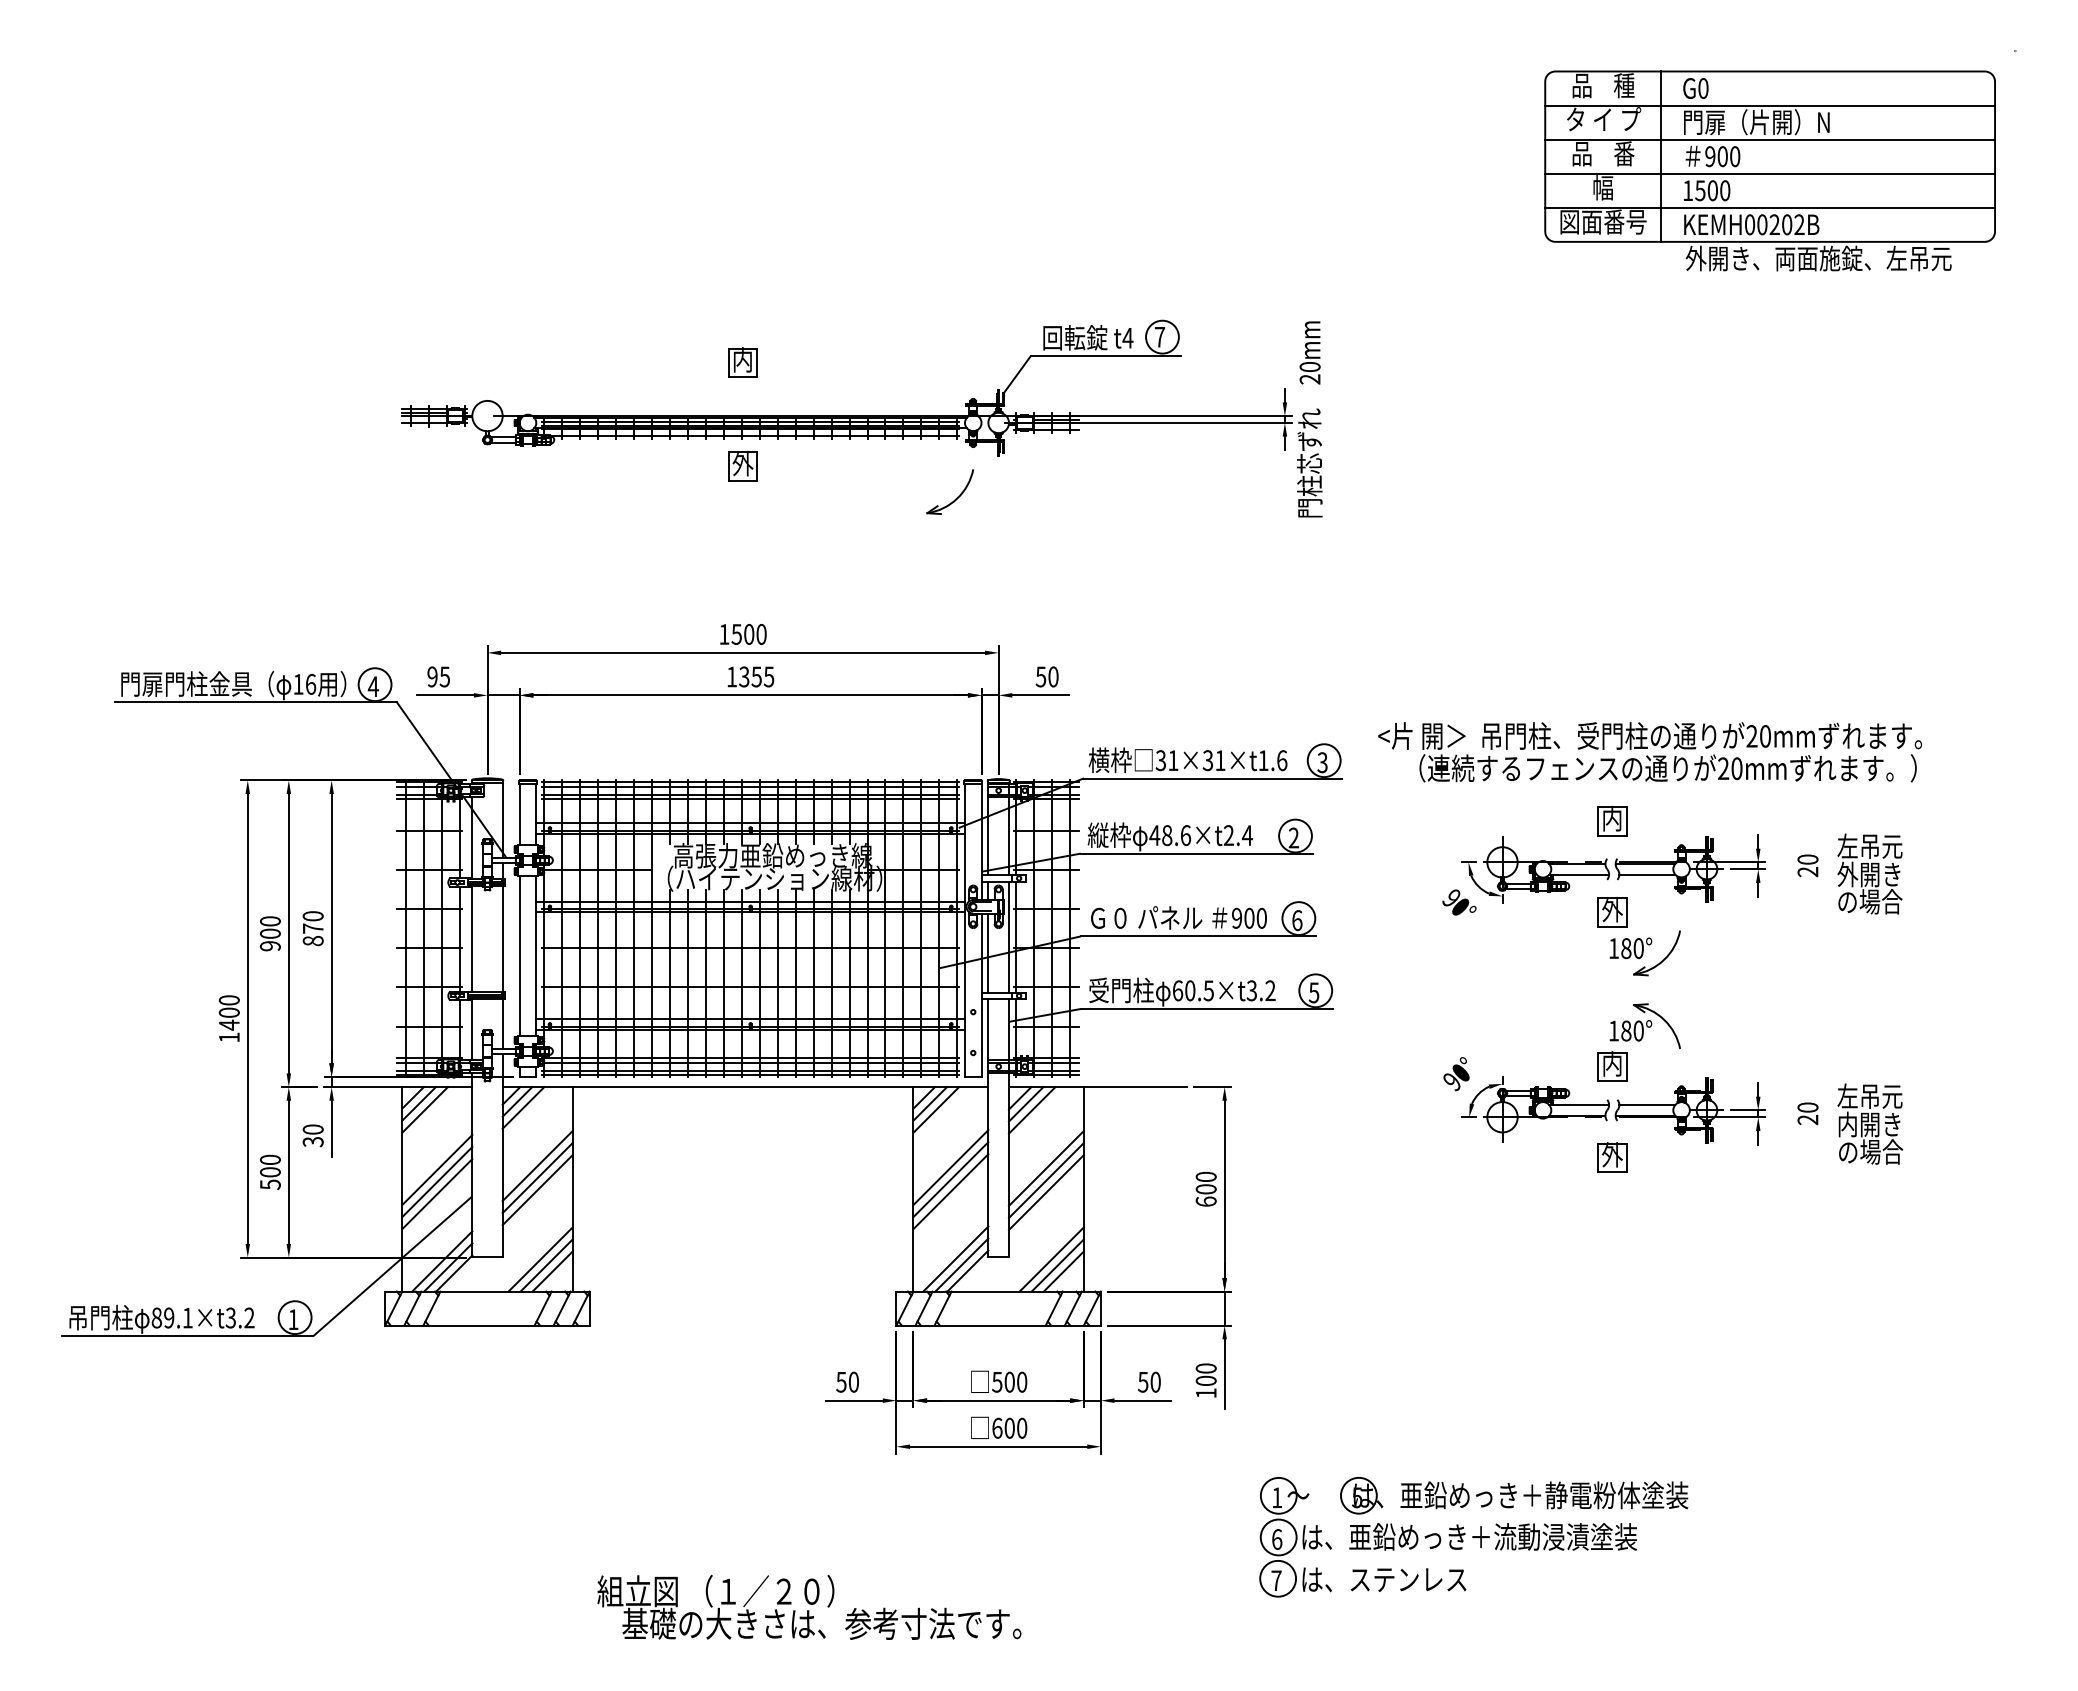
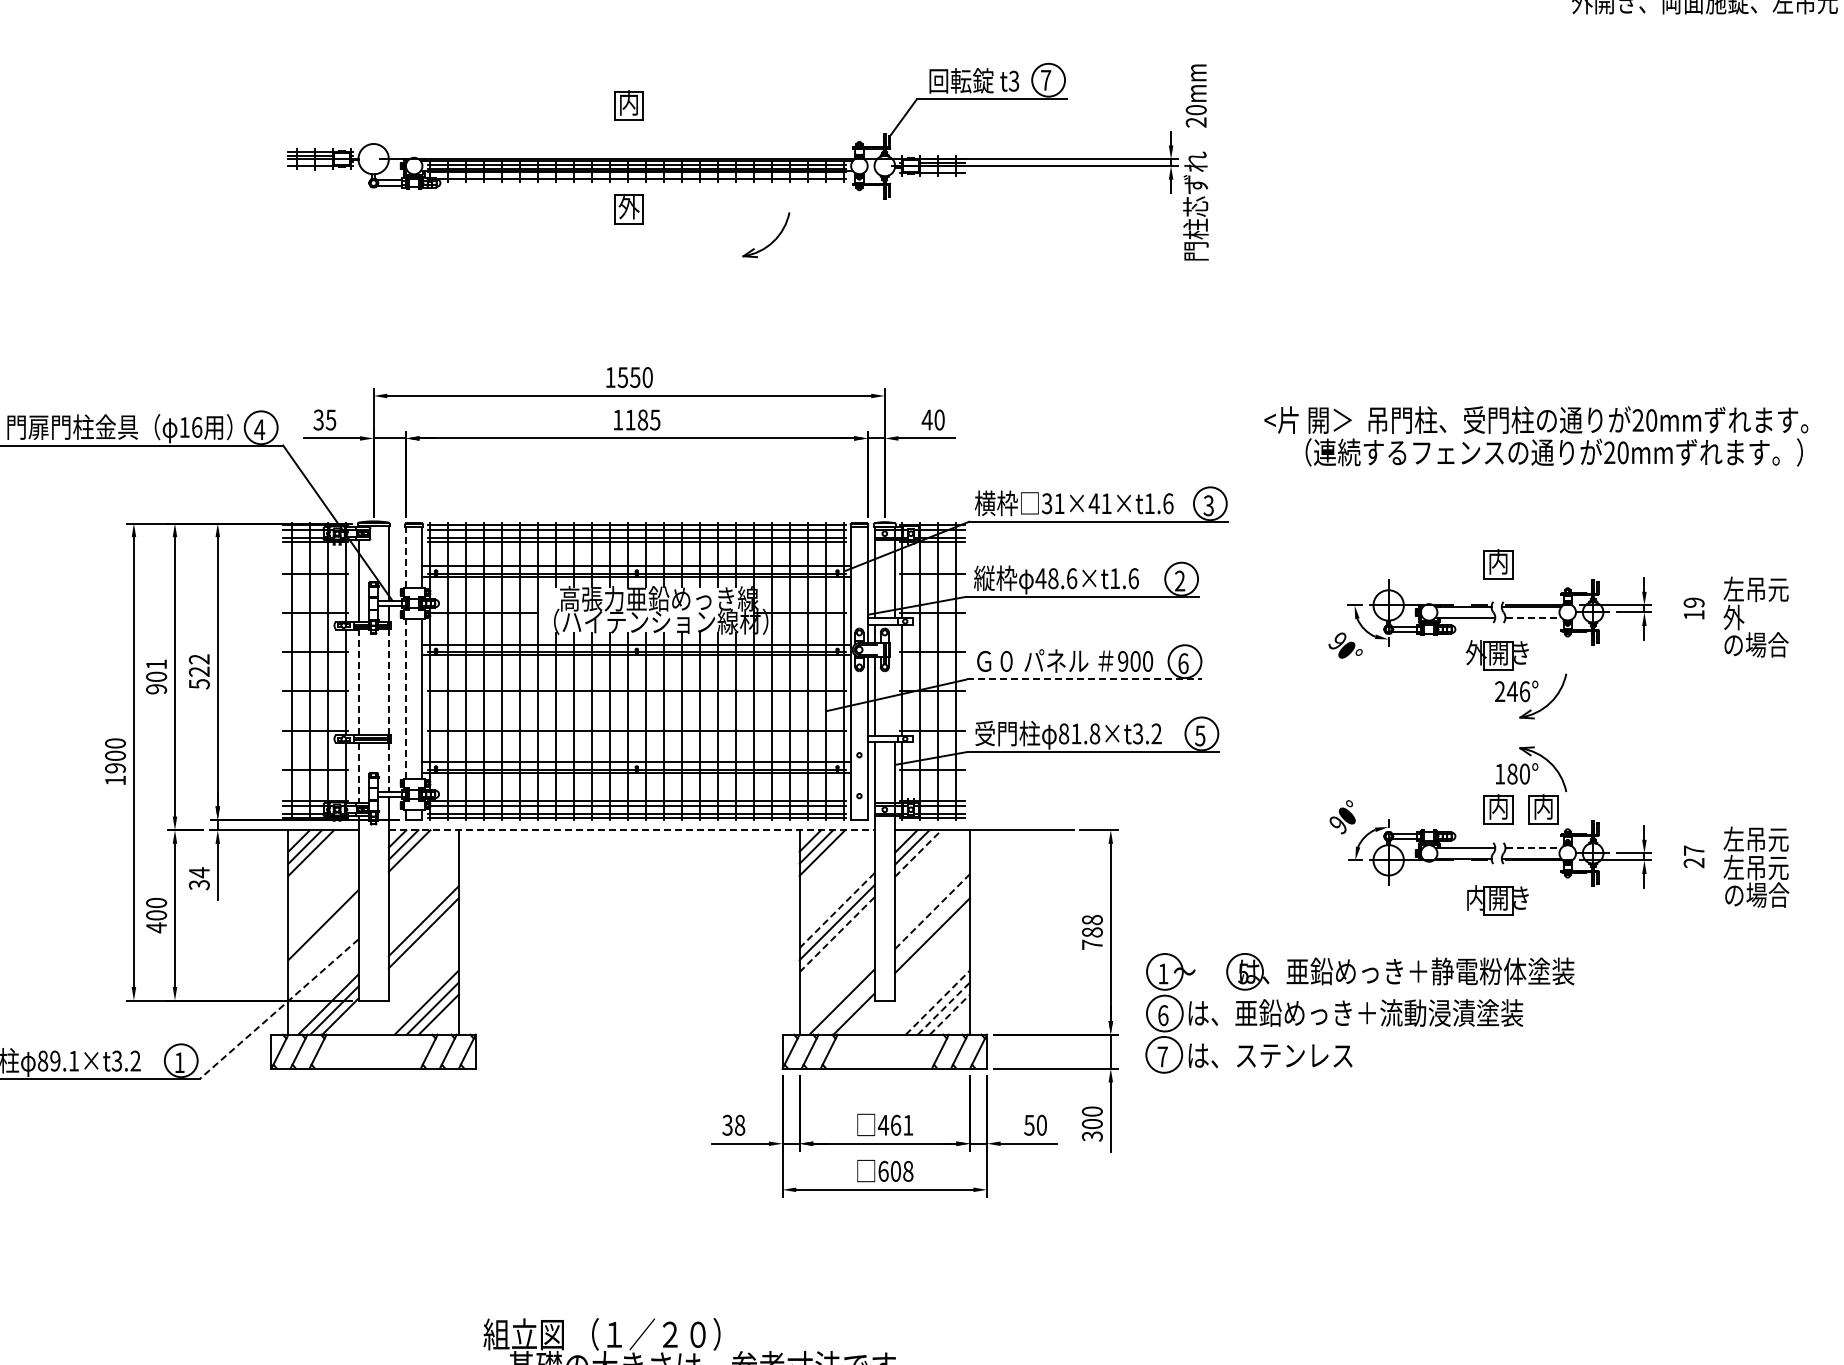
text: (1127, 337) -> (1013, 80), t4 -> t3
part: (956, 497) -> (772, 240), moved
text: (748, 634) -> (634, 377), 1500 -> 1550
text: (432, 676) -> (318, 419), 95 -> 35
text: (750, 676) -> (636, 419), 1355 -> 1185
text: (1040, 676) -> (926, 419), 50 -> 40
text: (1650, 752) -> (1536, 436), moved
text: (1207, 760) -> (1093, 503), 31×31×t1.6 -> 31×41×t1.6
line: (519, 814) -> (405, 557), solid -> dashed
text: (1238, 835) -> (1124, 578), 48.6×t2.4 -> 48.6×t1.6
text: (1807, 865) -> (1693, 608), 20 -> 19
line: (1647, 874) -> (1533, 617), solid -> dashed
text: (1880, 874) -> (1766, 617), 外開き -> 外
text: (1610, 909) -> (1496, 652), 外 -> 外開き
text: (269, 921) -> (155, 664), 900 -> 901
text: (312, 928) -> (198, 671), 870 -> 522
line: (1008, 936) -> (894, 679), removed
line: (1198, 936) -> (1084, 679), solid -> dashed
line: (472, 939) -> (358, 682), solid -> dashed
line: (502, 939) -> (388, 682), solid -> dashed
text: (1625, 948) -> (1511, 691), 180° -> 246°
line: (519, 955) -> (405, 698), solid -> dashed
text: (1192, 990) -> (1078, 733), 60.5×t3.2 -> 81.8×t3.2
text: (228, 1024) -> (114, 767), 1400 -> 1900
line: (502, 1024) -> (388, 767), solid -> dashed
line: (472, 1030) -> (358, 773), solid -> dashed
part: (1657, 1066) -> (1543, 809), added
line: (745, 1087) -> (631, 830), solid -> dashed
line: (1647, 1105) -> (1533, 848), solid -> dashed
text: (1807, 1107) -> (1693, 850), 20 -> 27
line: (1032, 1110) -> (918, 853), solid -> dashed
text: (1869, 1124) -> (1755, 867), 内開き -> 左吊元
text: (312, 1129) -> (198, 872), 30 -> 34
text: (1611, 1154) -> (1497, 897), 外 -> 内開き
line: (537, 1166) -> (423, 909), removed
line: (950, 1167) -> (836, 910), solid -> dashed
line: (1046, 1168) -> (932, 911), solid -> dashed
line: (437, 1170) -> (323, 913), removed
line: (1045, 1180) -> (931, 923), removed
text: (270, 1184) -> (156, 927), 500 -> 400
text: (1205, 1188) -> (1091, 931), 600 -> 788
line: (950, 1191) -> (836, 934), solid -> dashed
line: (437, 1194) -> (323, 937), removed
line: (1052, 1259) -> (938, 1002), solid -> dashed
line: (961, 1264) -> (847, 1007), removed
line: (1057, 1265) -> (943, 1008), solid -> dashed
line: (392, 1266) -> (278, 1009), solid -> dashed
line: (1064, 1271) -> (950, 1014), solid -> dashed
text: (847, 1381) -> (733, 1124), 50 -> 38
text: (1009, 1381) -> (895, 1124), 500 -> 461
text: (1205, 1393) -> (1091, 1136), 100 -> 300
text: (1022, 1428) -> (908, 1171), 600 -> 608
part: (1473, 1537) -> (1359, 1013), moved

